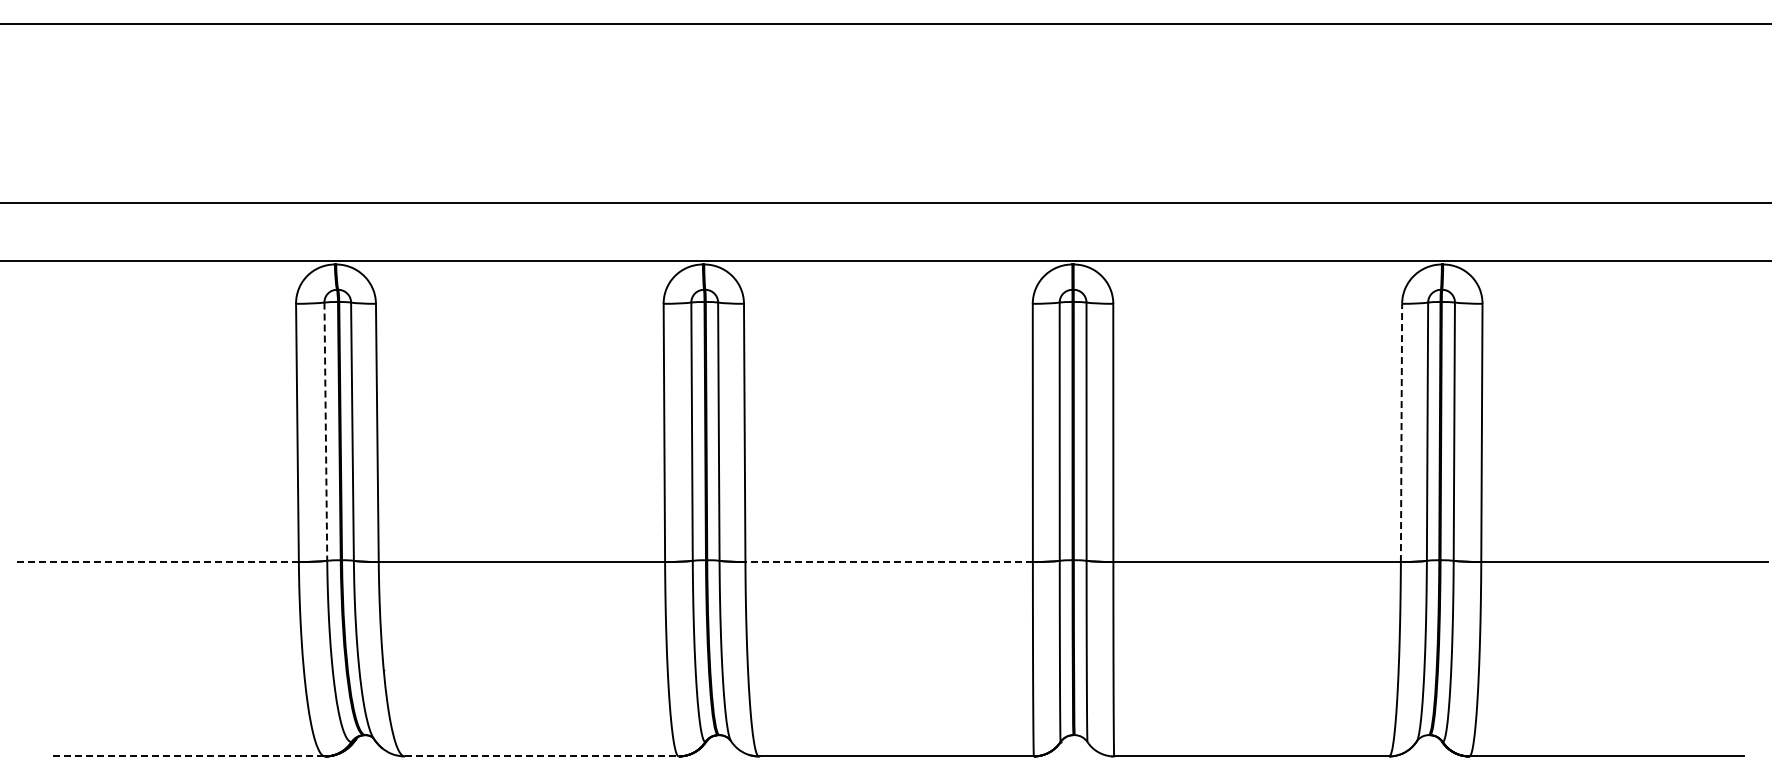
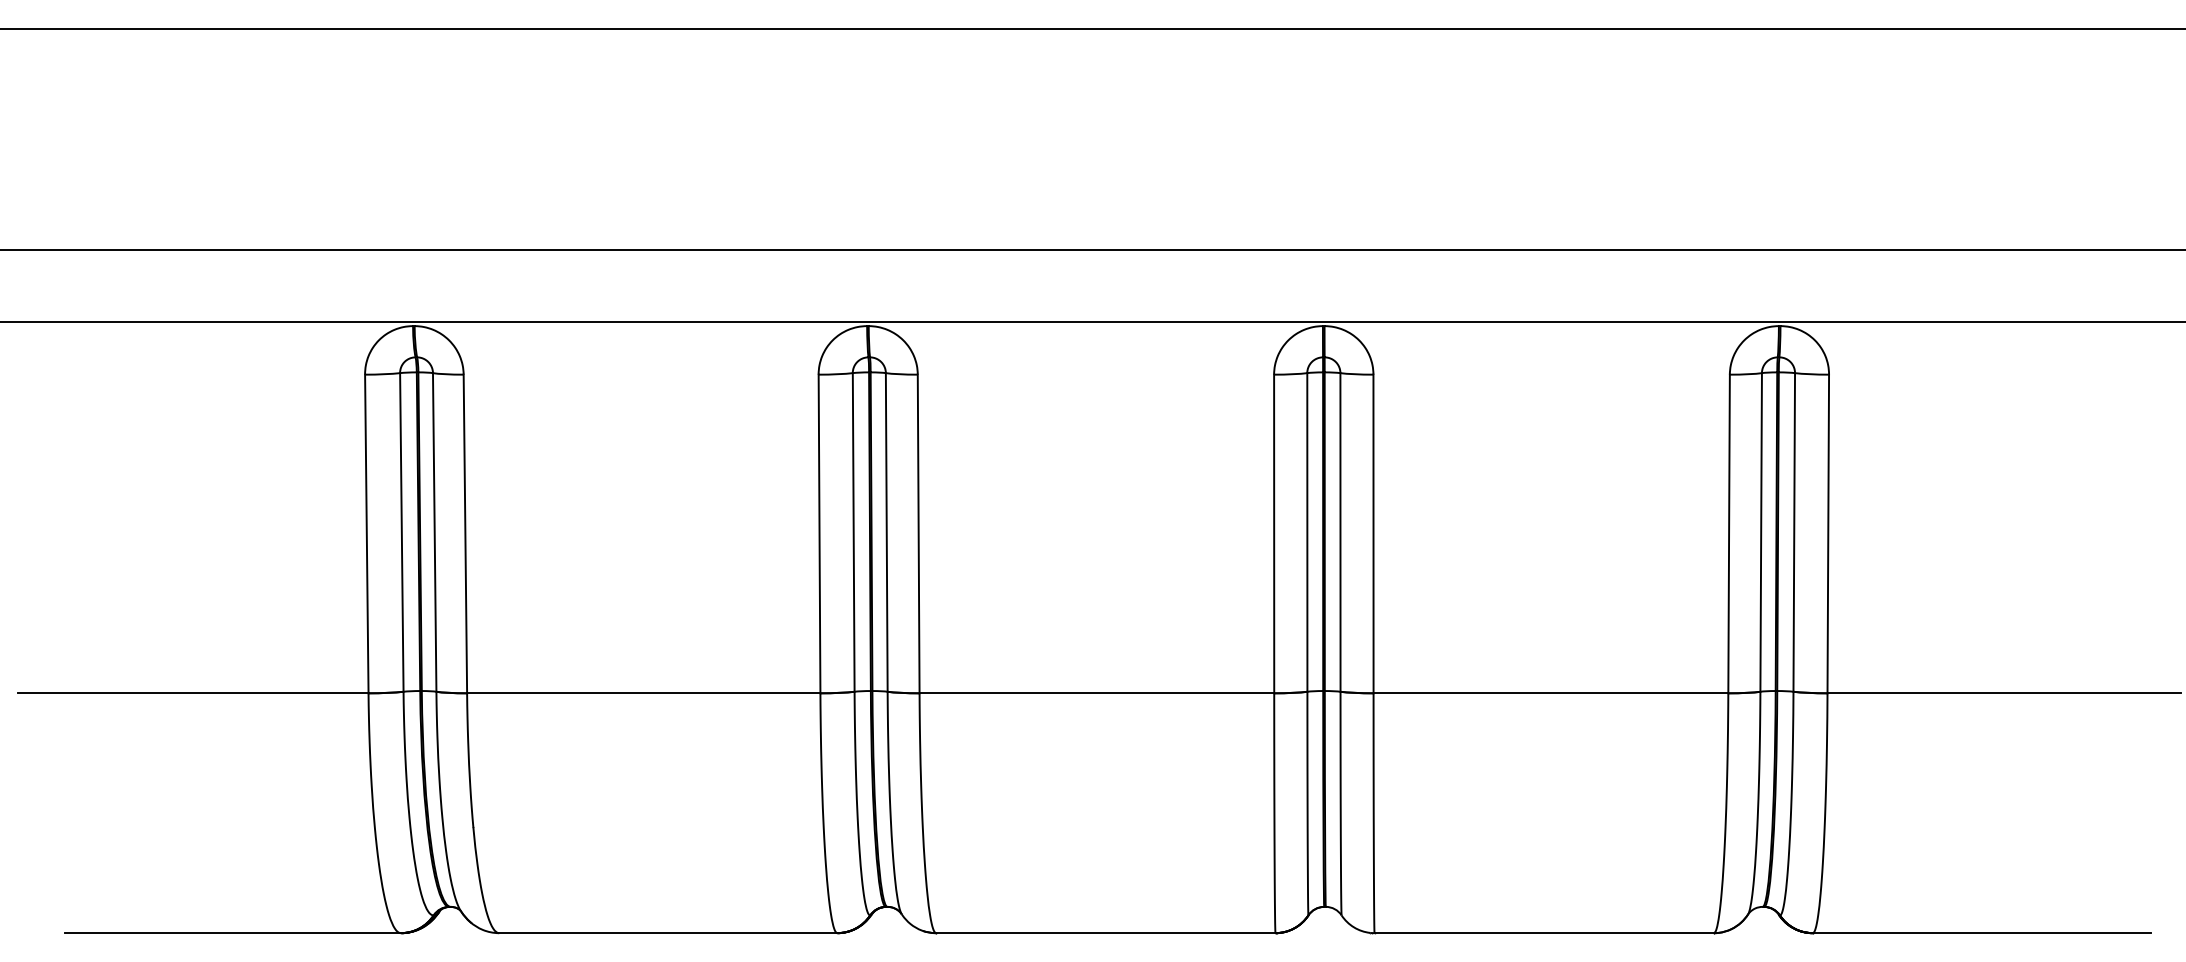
line: (325, 432) -> (401, 533), dashed -> solid
line: (1401, 432) -> (1729, 533), dashed -> solid
line: (156, 562) -> (192, 693), dashed -> solid
line: (889, 562) -> (1097, 693), dashed -> solid
line: (189, 756) -> (233, 933), dashed -> solid
line: (541, 756) -> (667, 933), dashed -> solid

